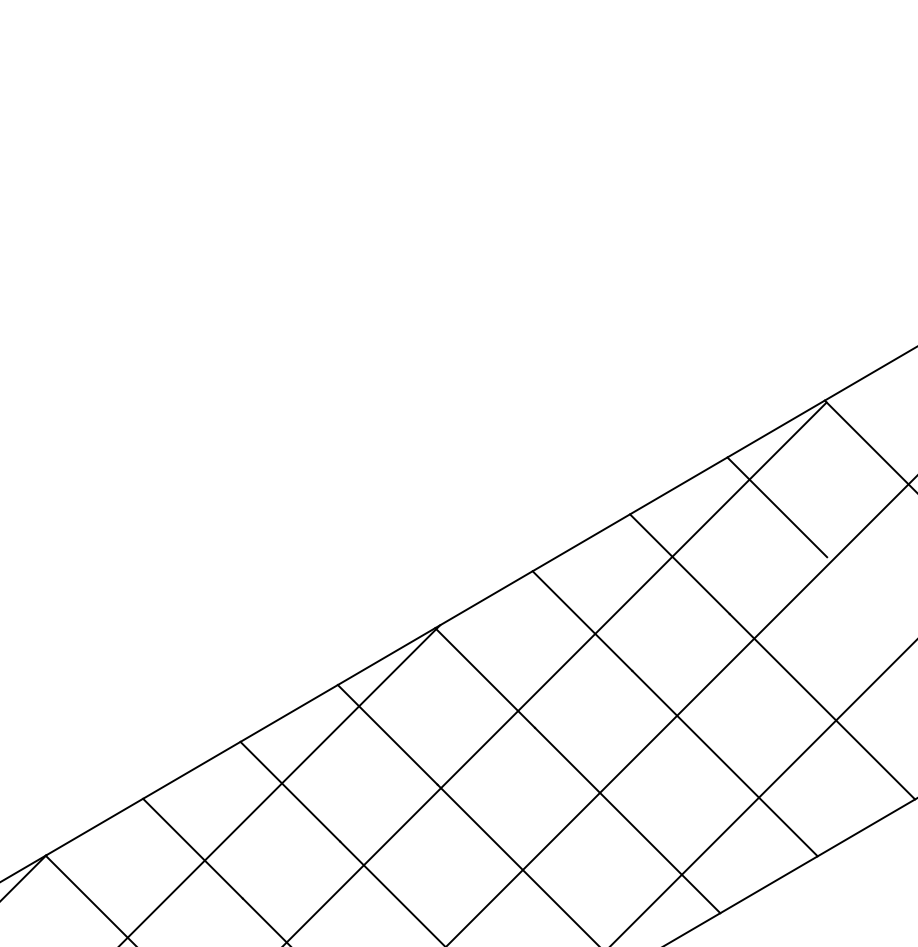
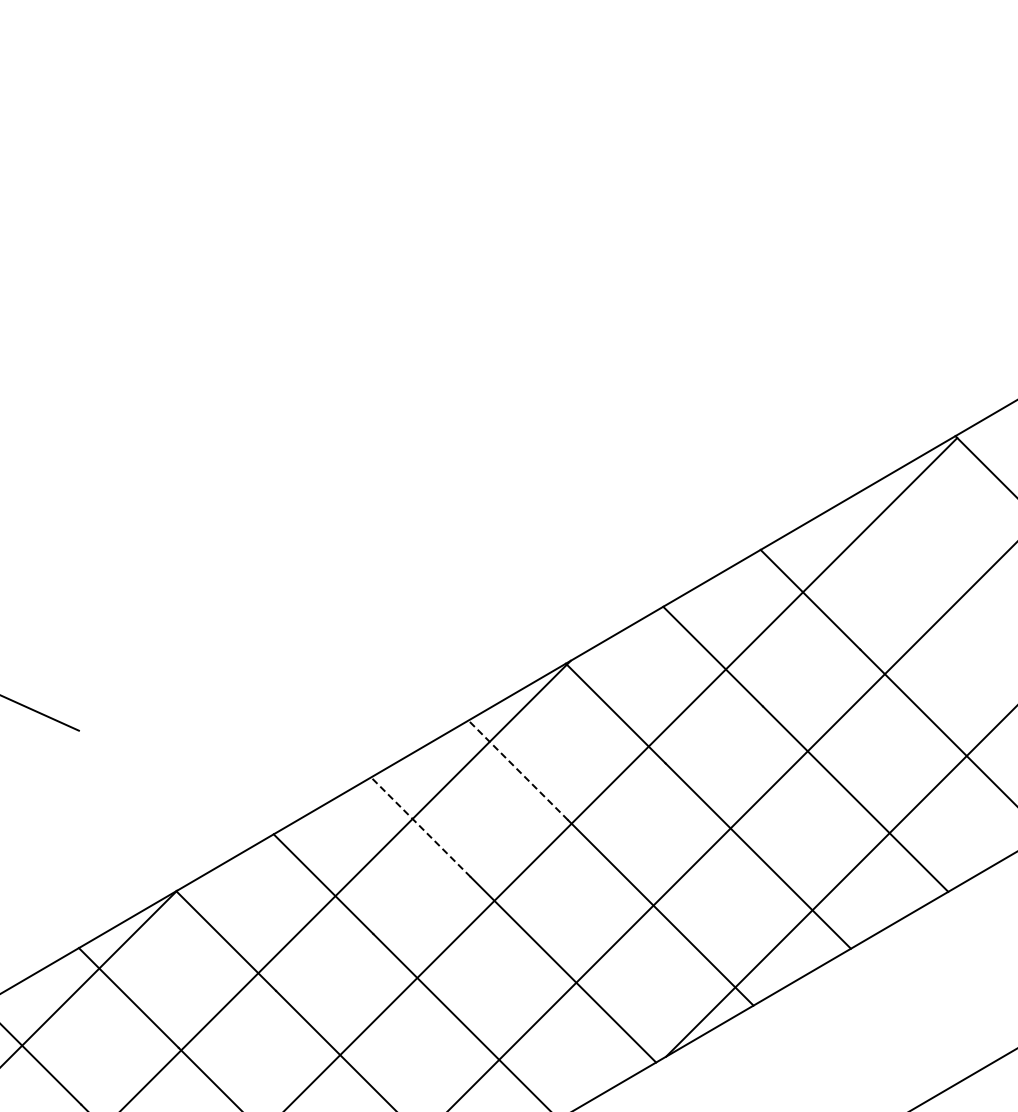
line: (776, 506) -> (907, 542), removed
line: (387, 734) -> (518, 770), solid -> dashed
line: (289, 791) -> (420, 827), solid -> dashed

